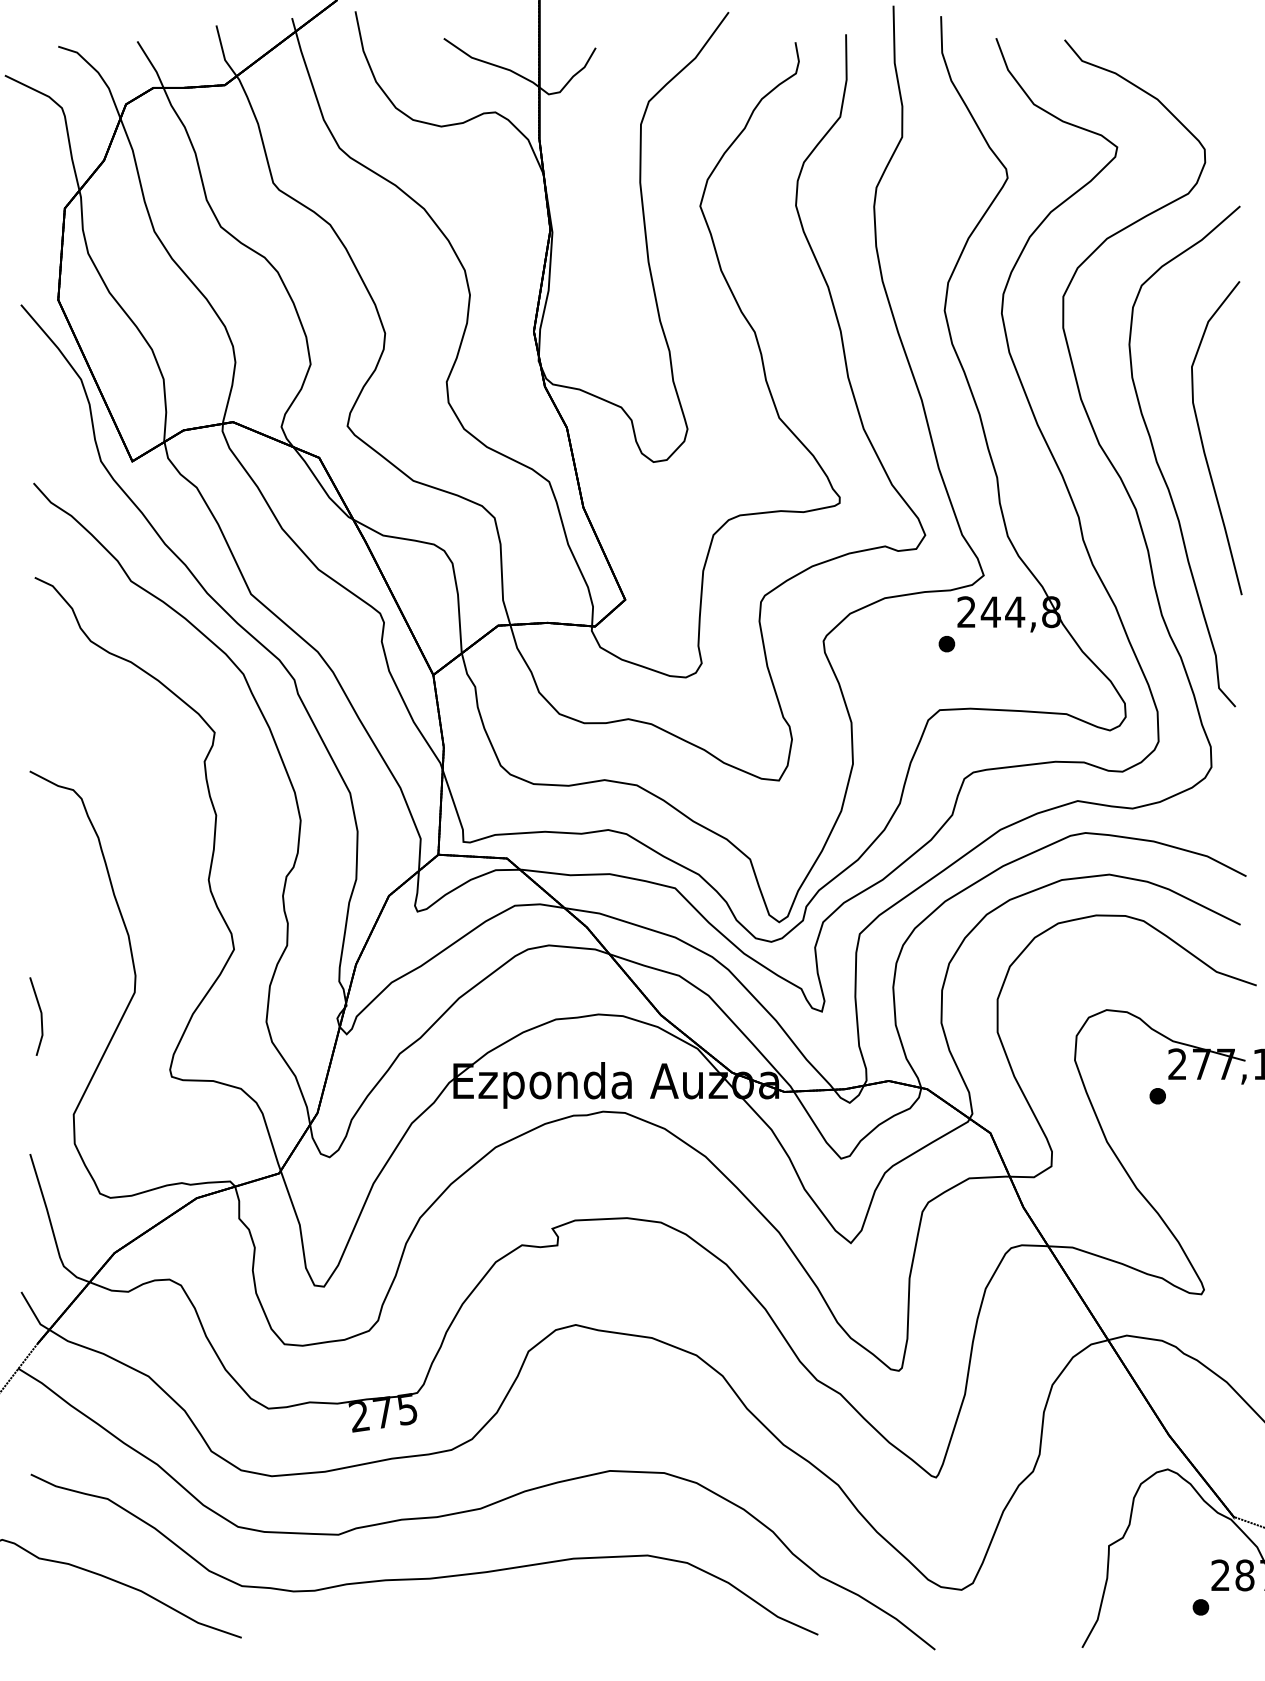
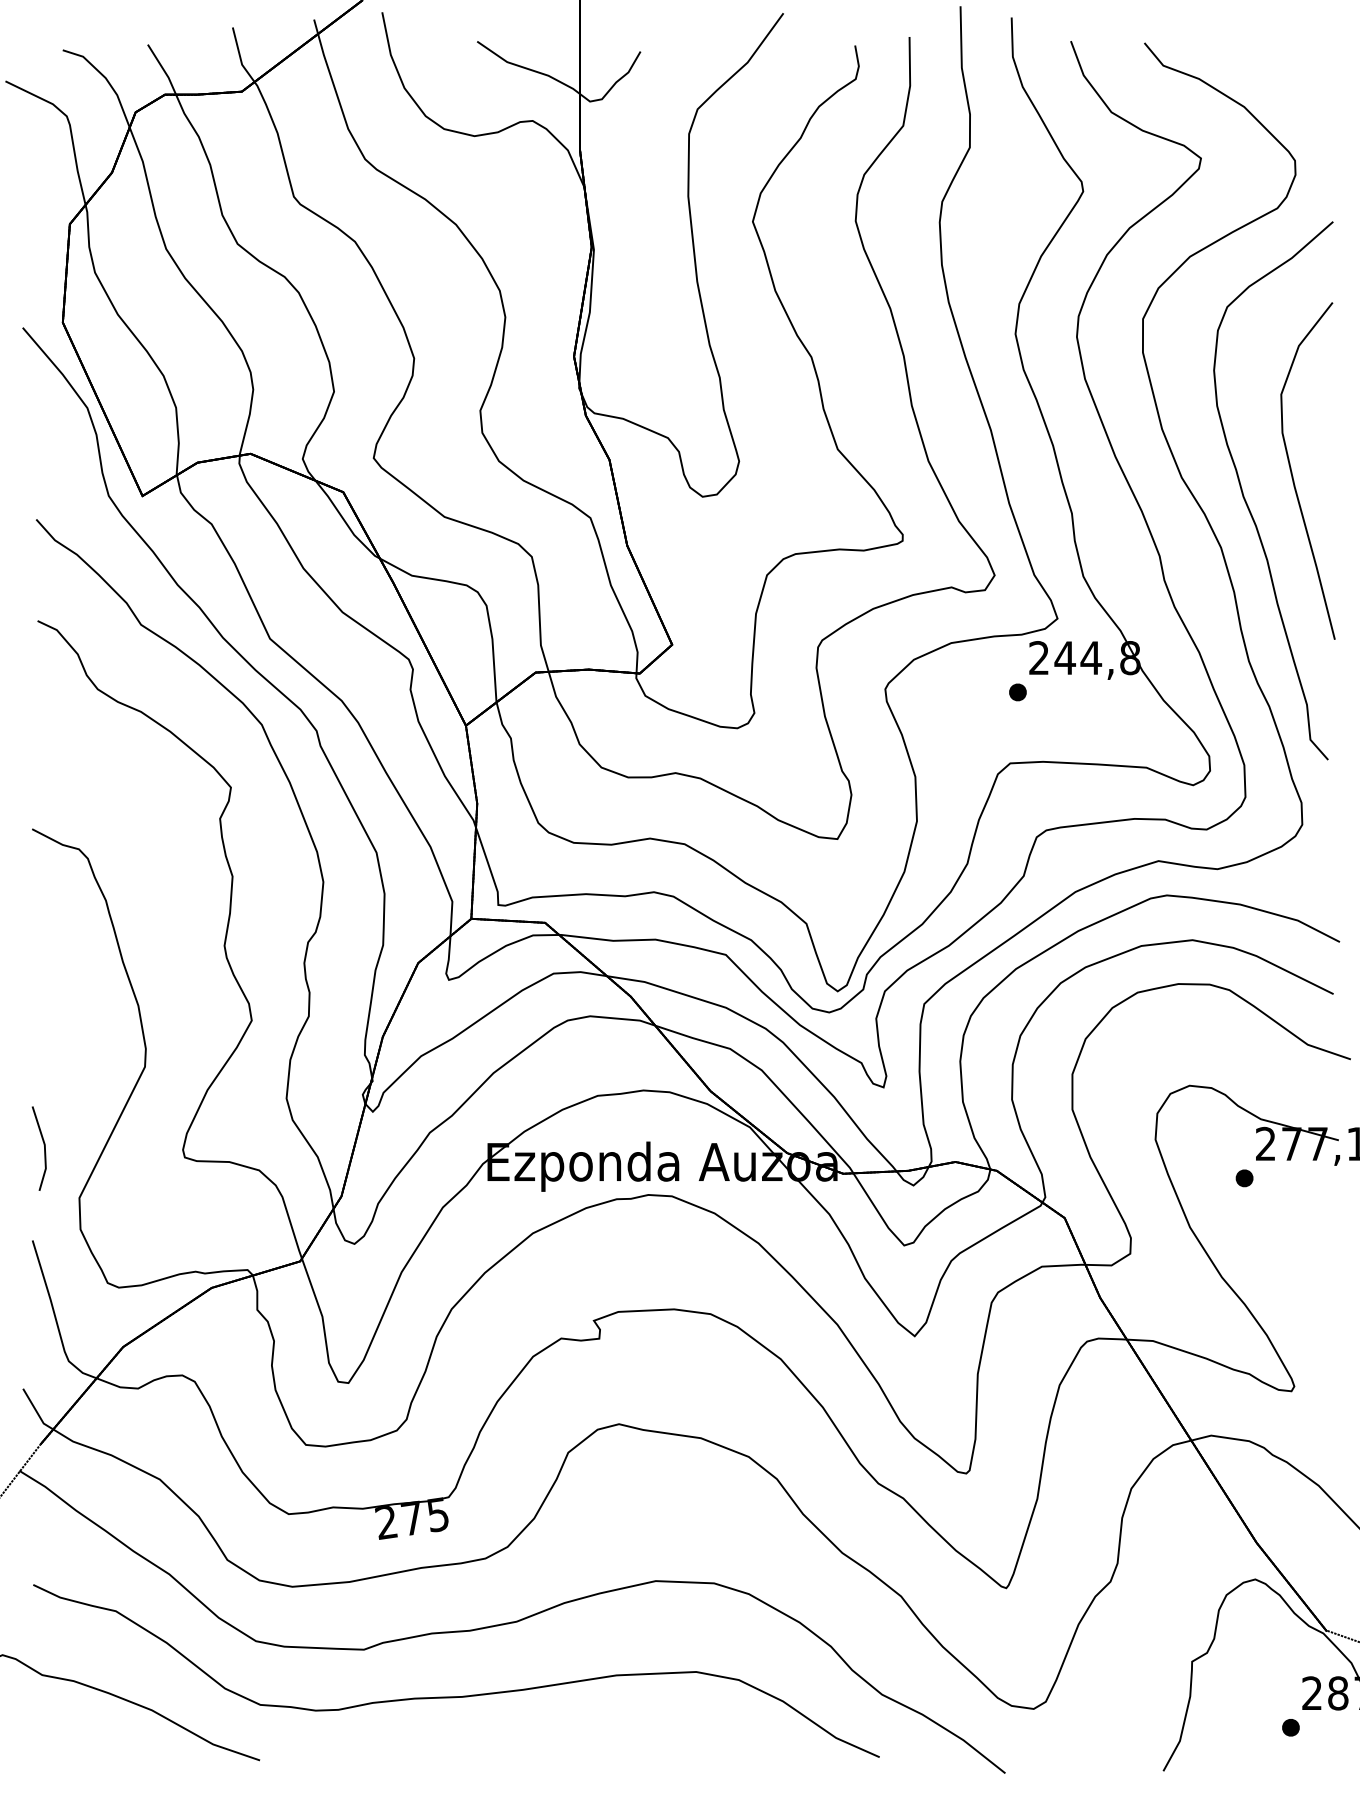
line: (40, 1016) -> (43, 1148), moved

